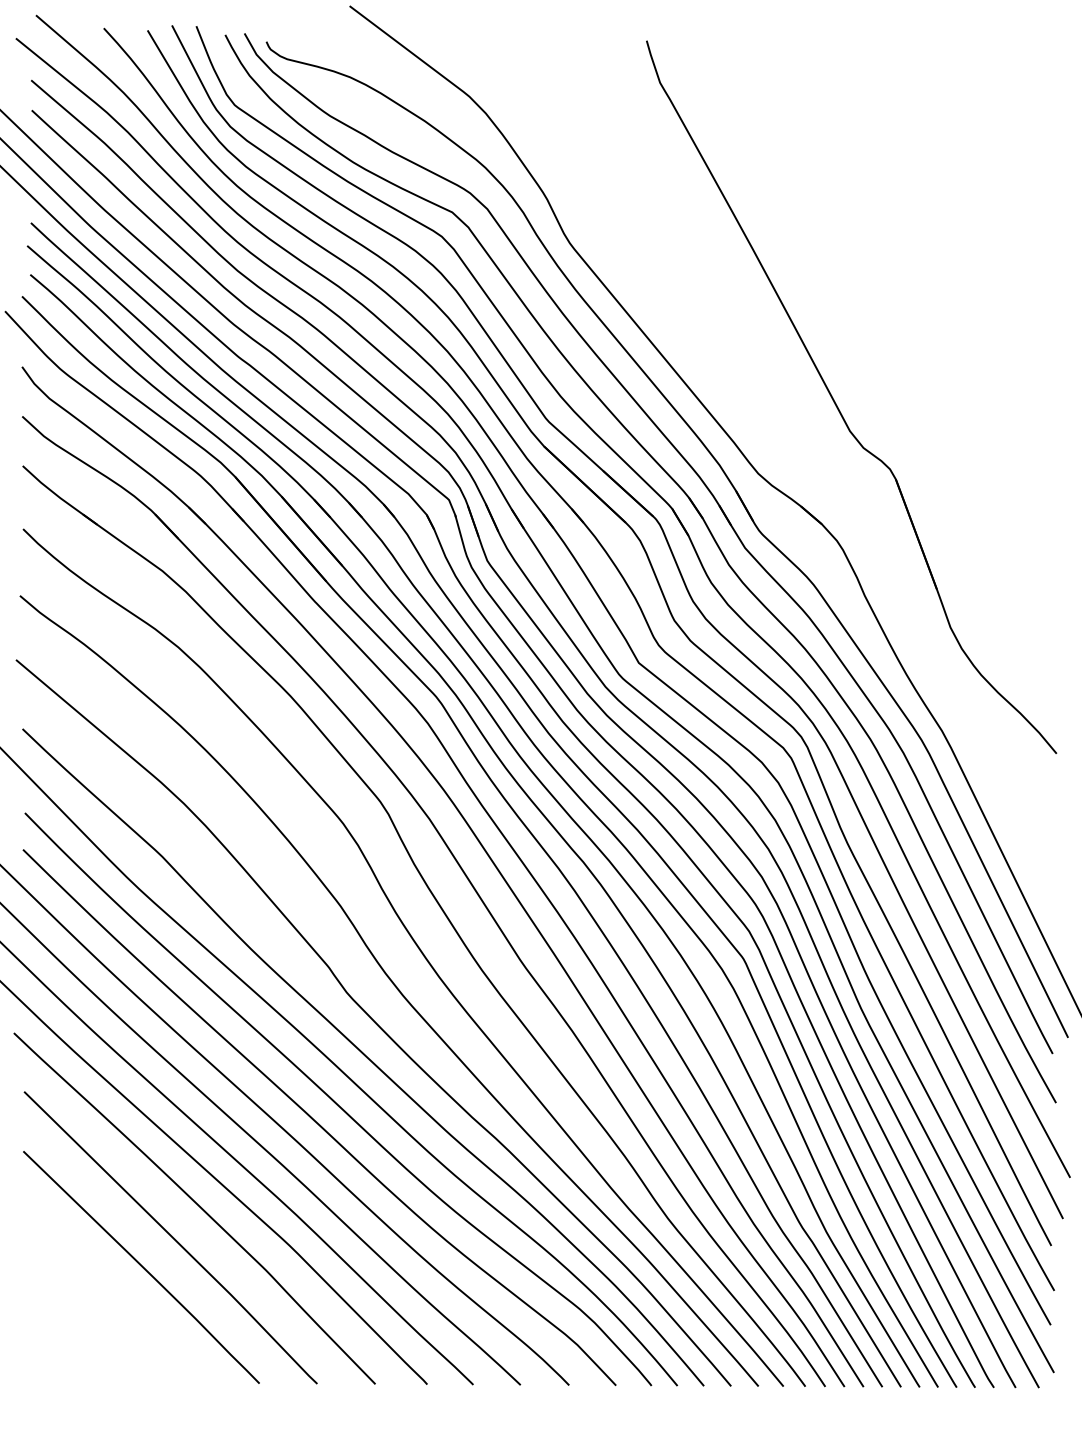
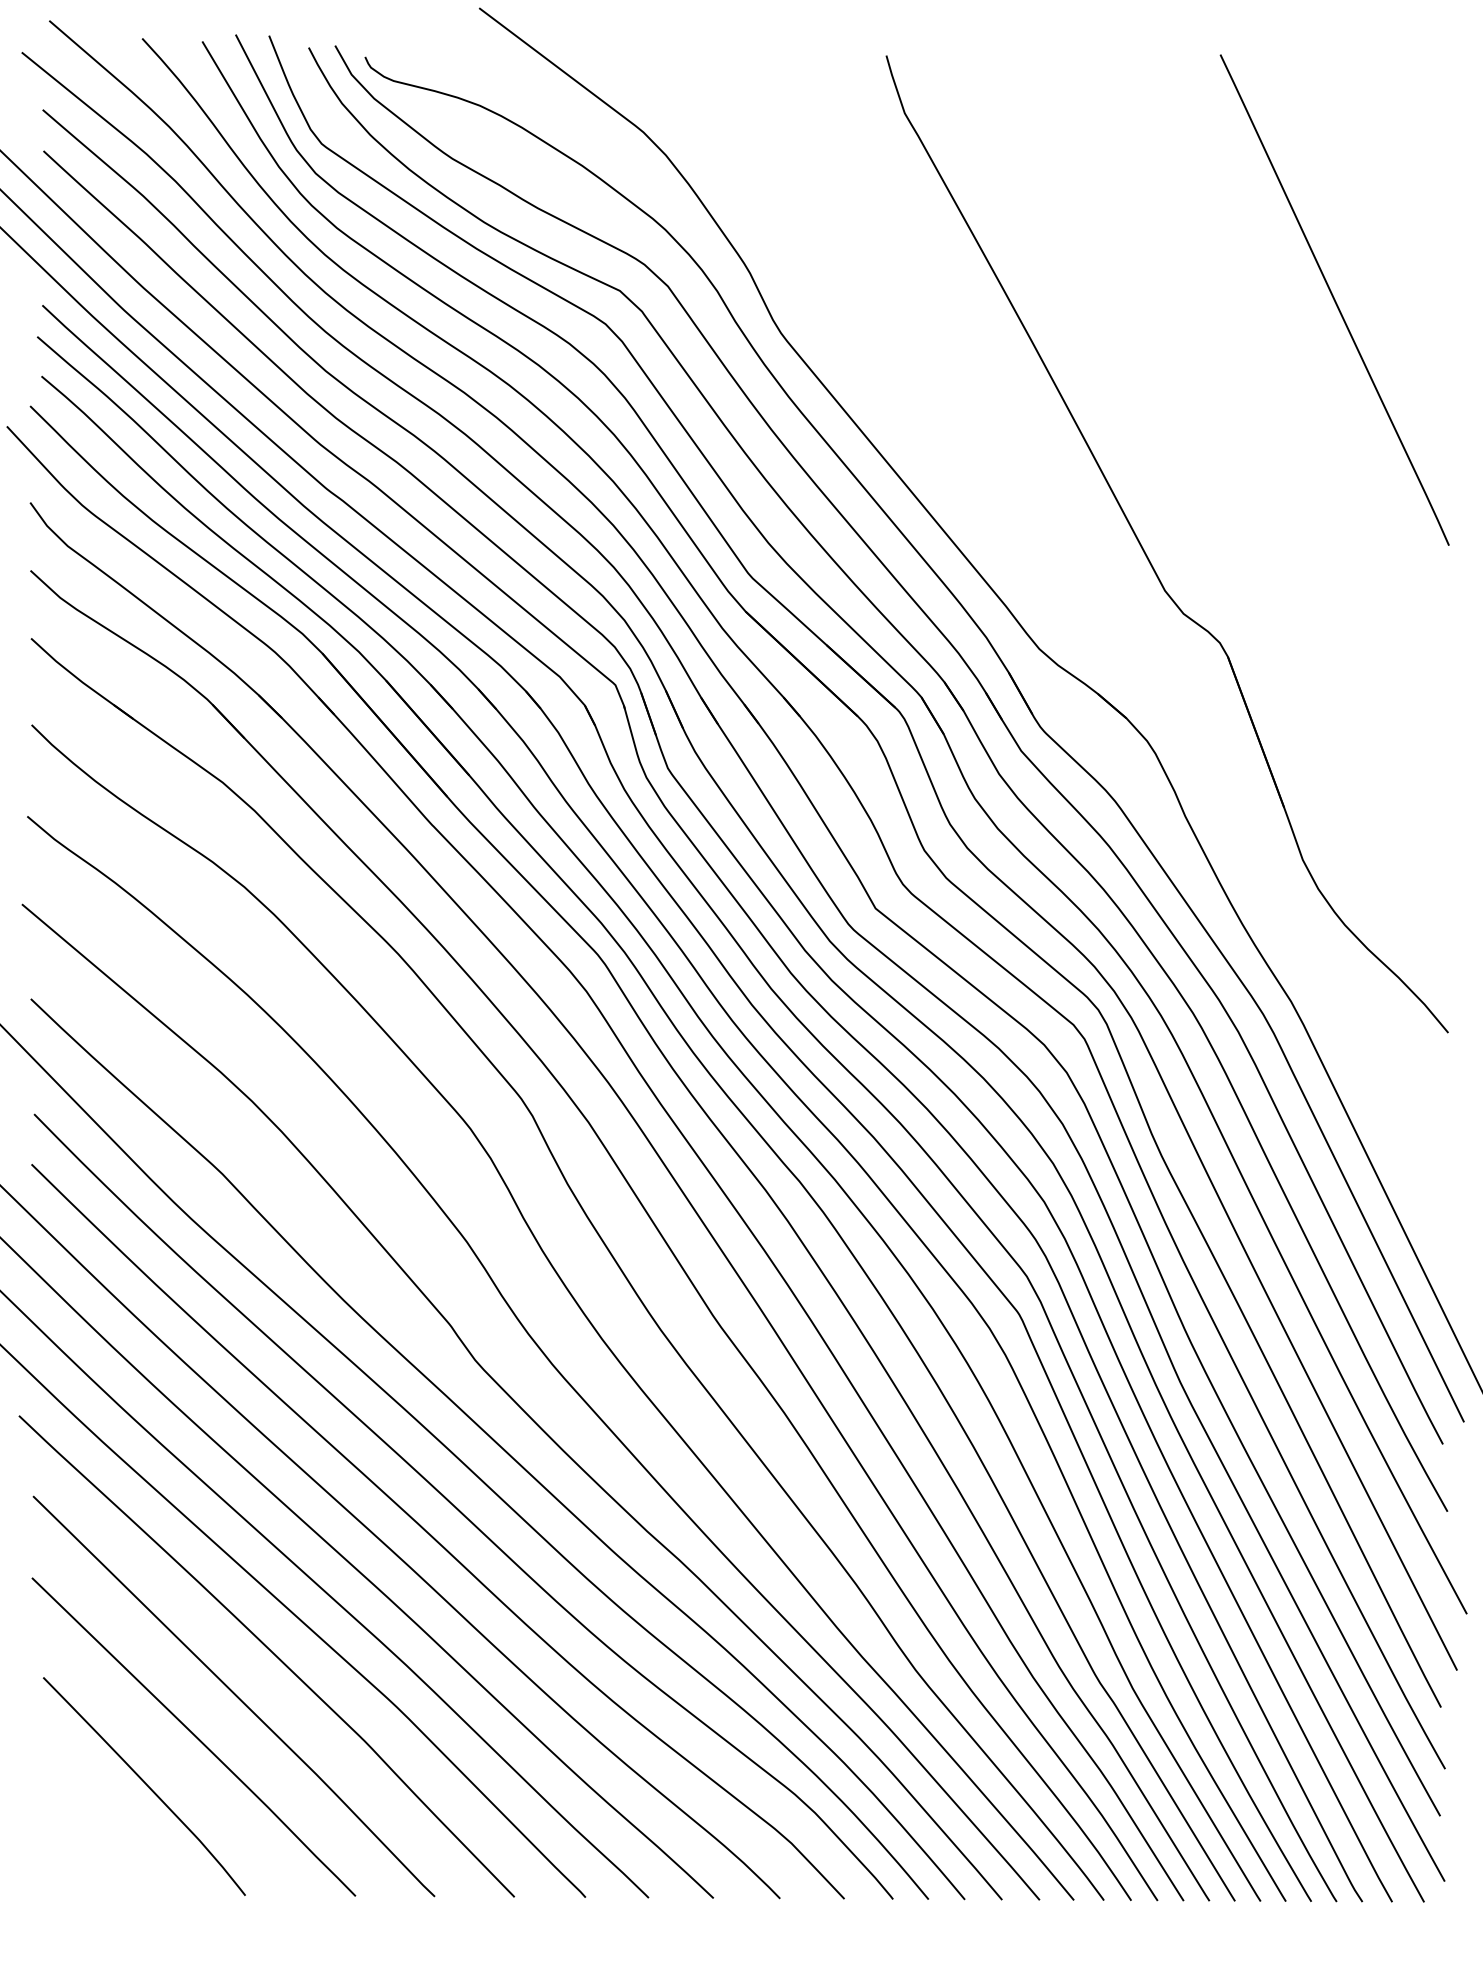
line: (973, 218) -> (1334, 299), added
curve: (106, 1303) -> (145, 1786), added

